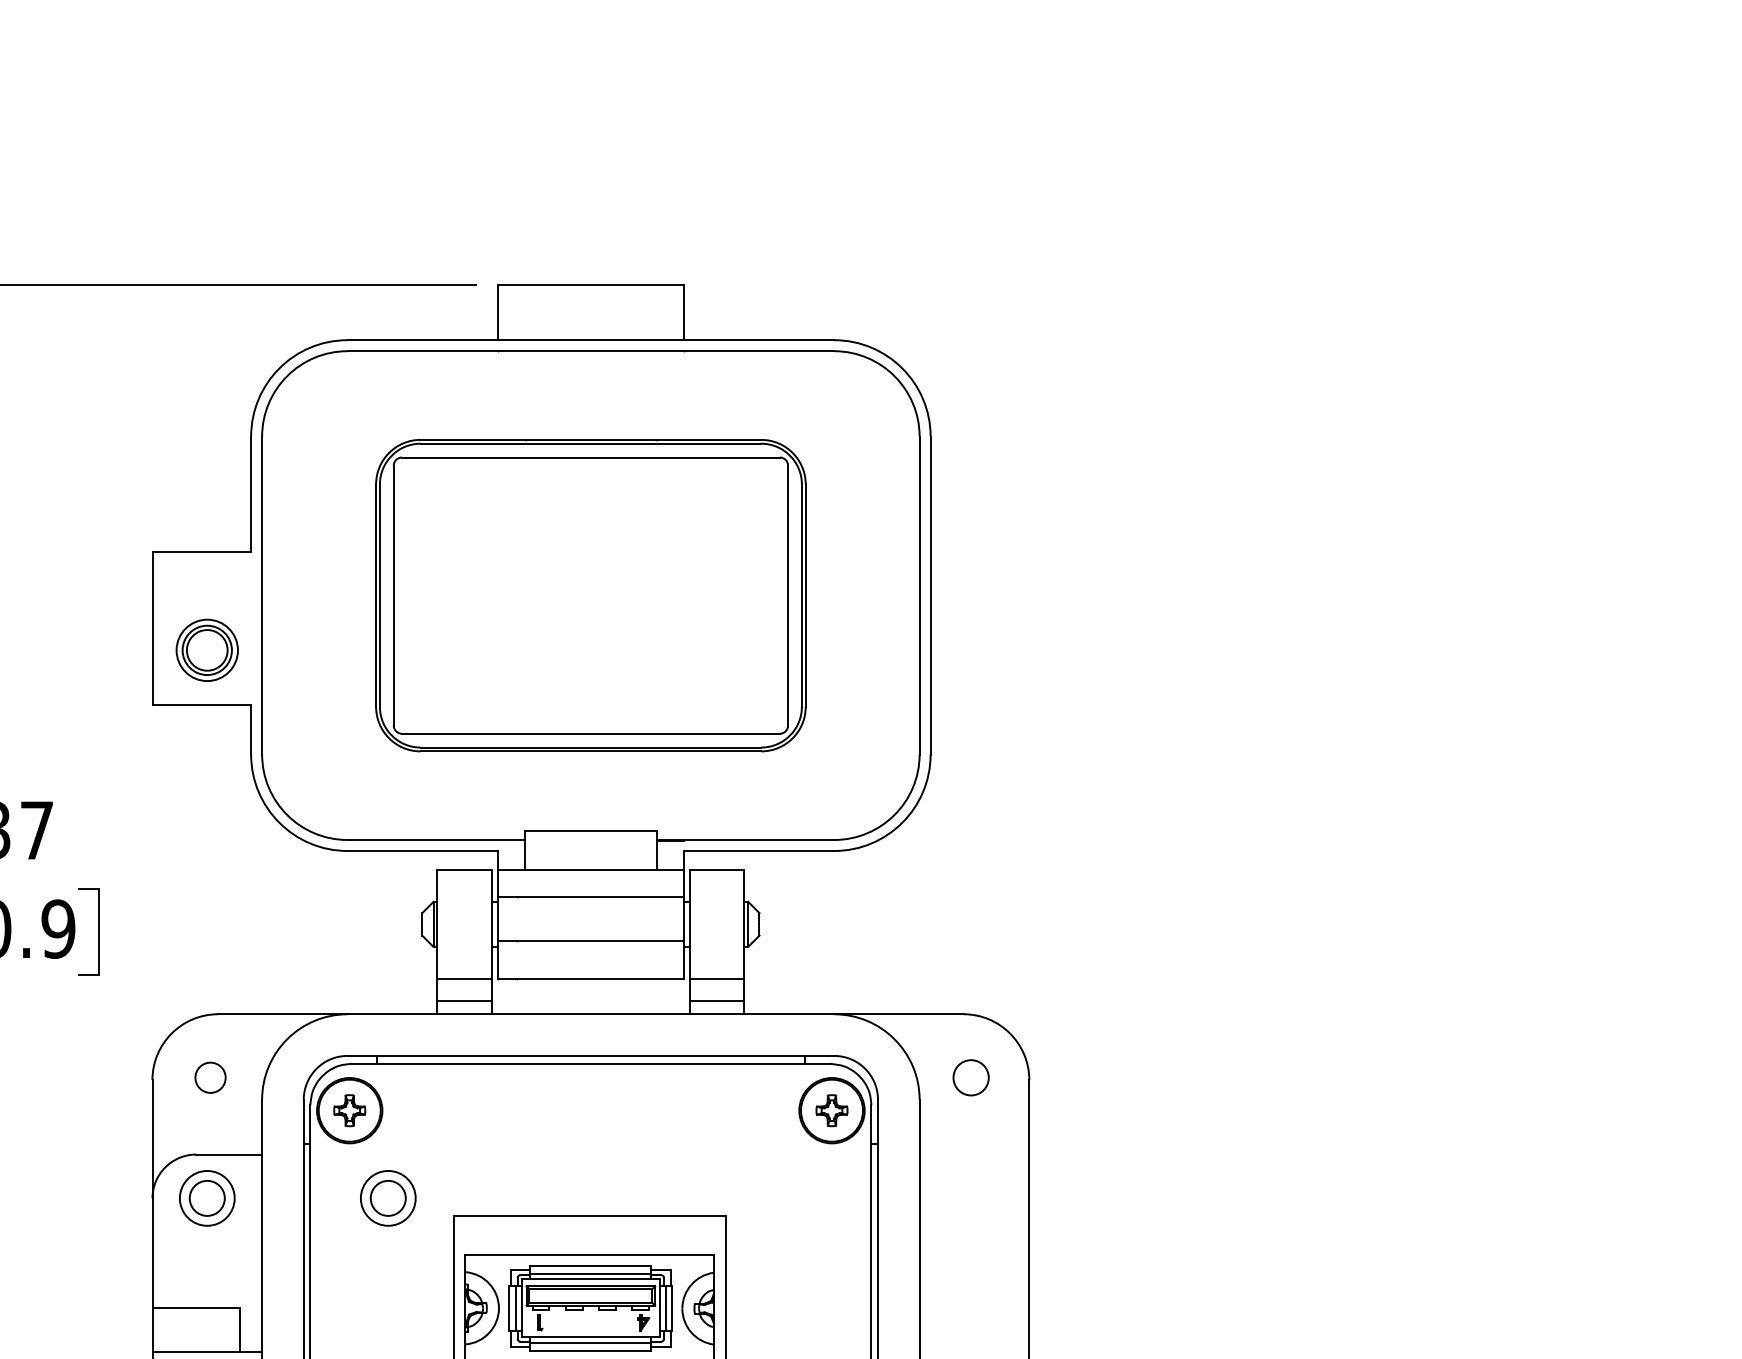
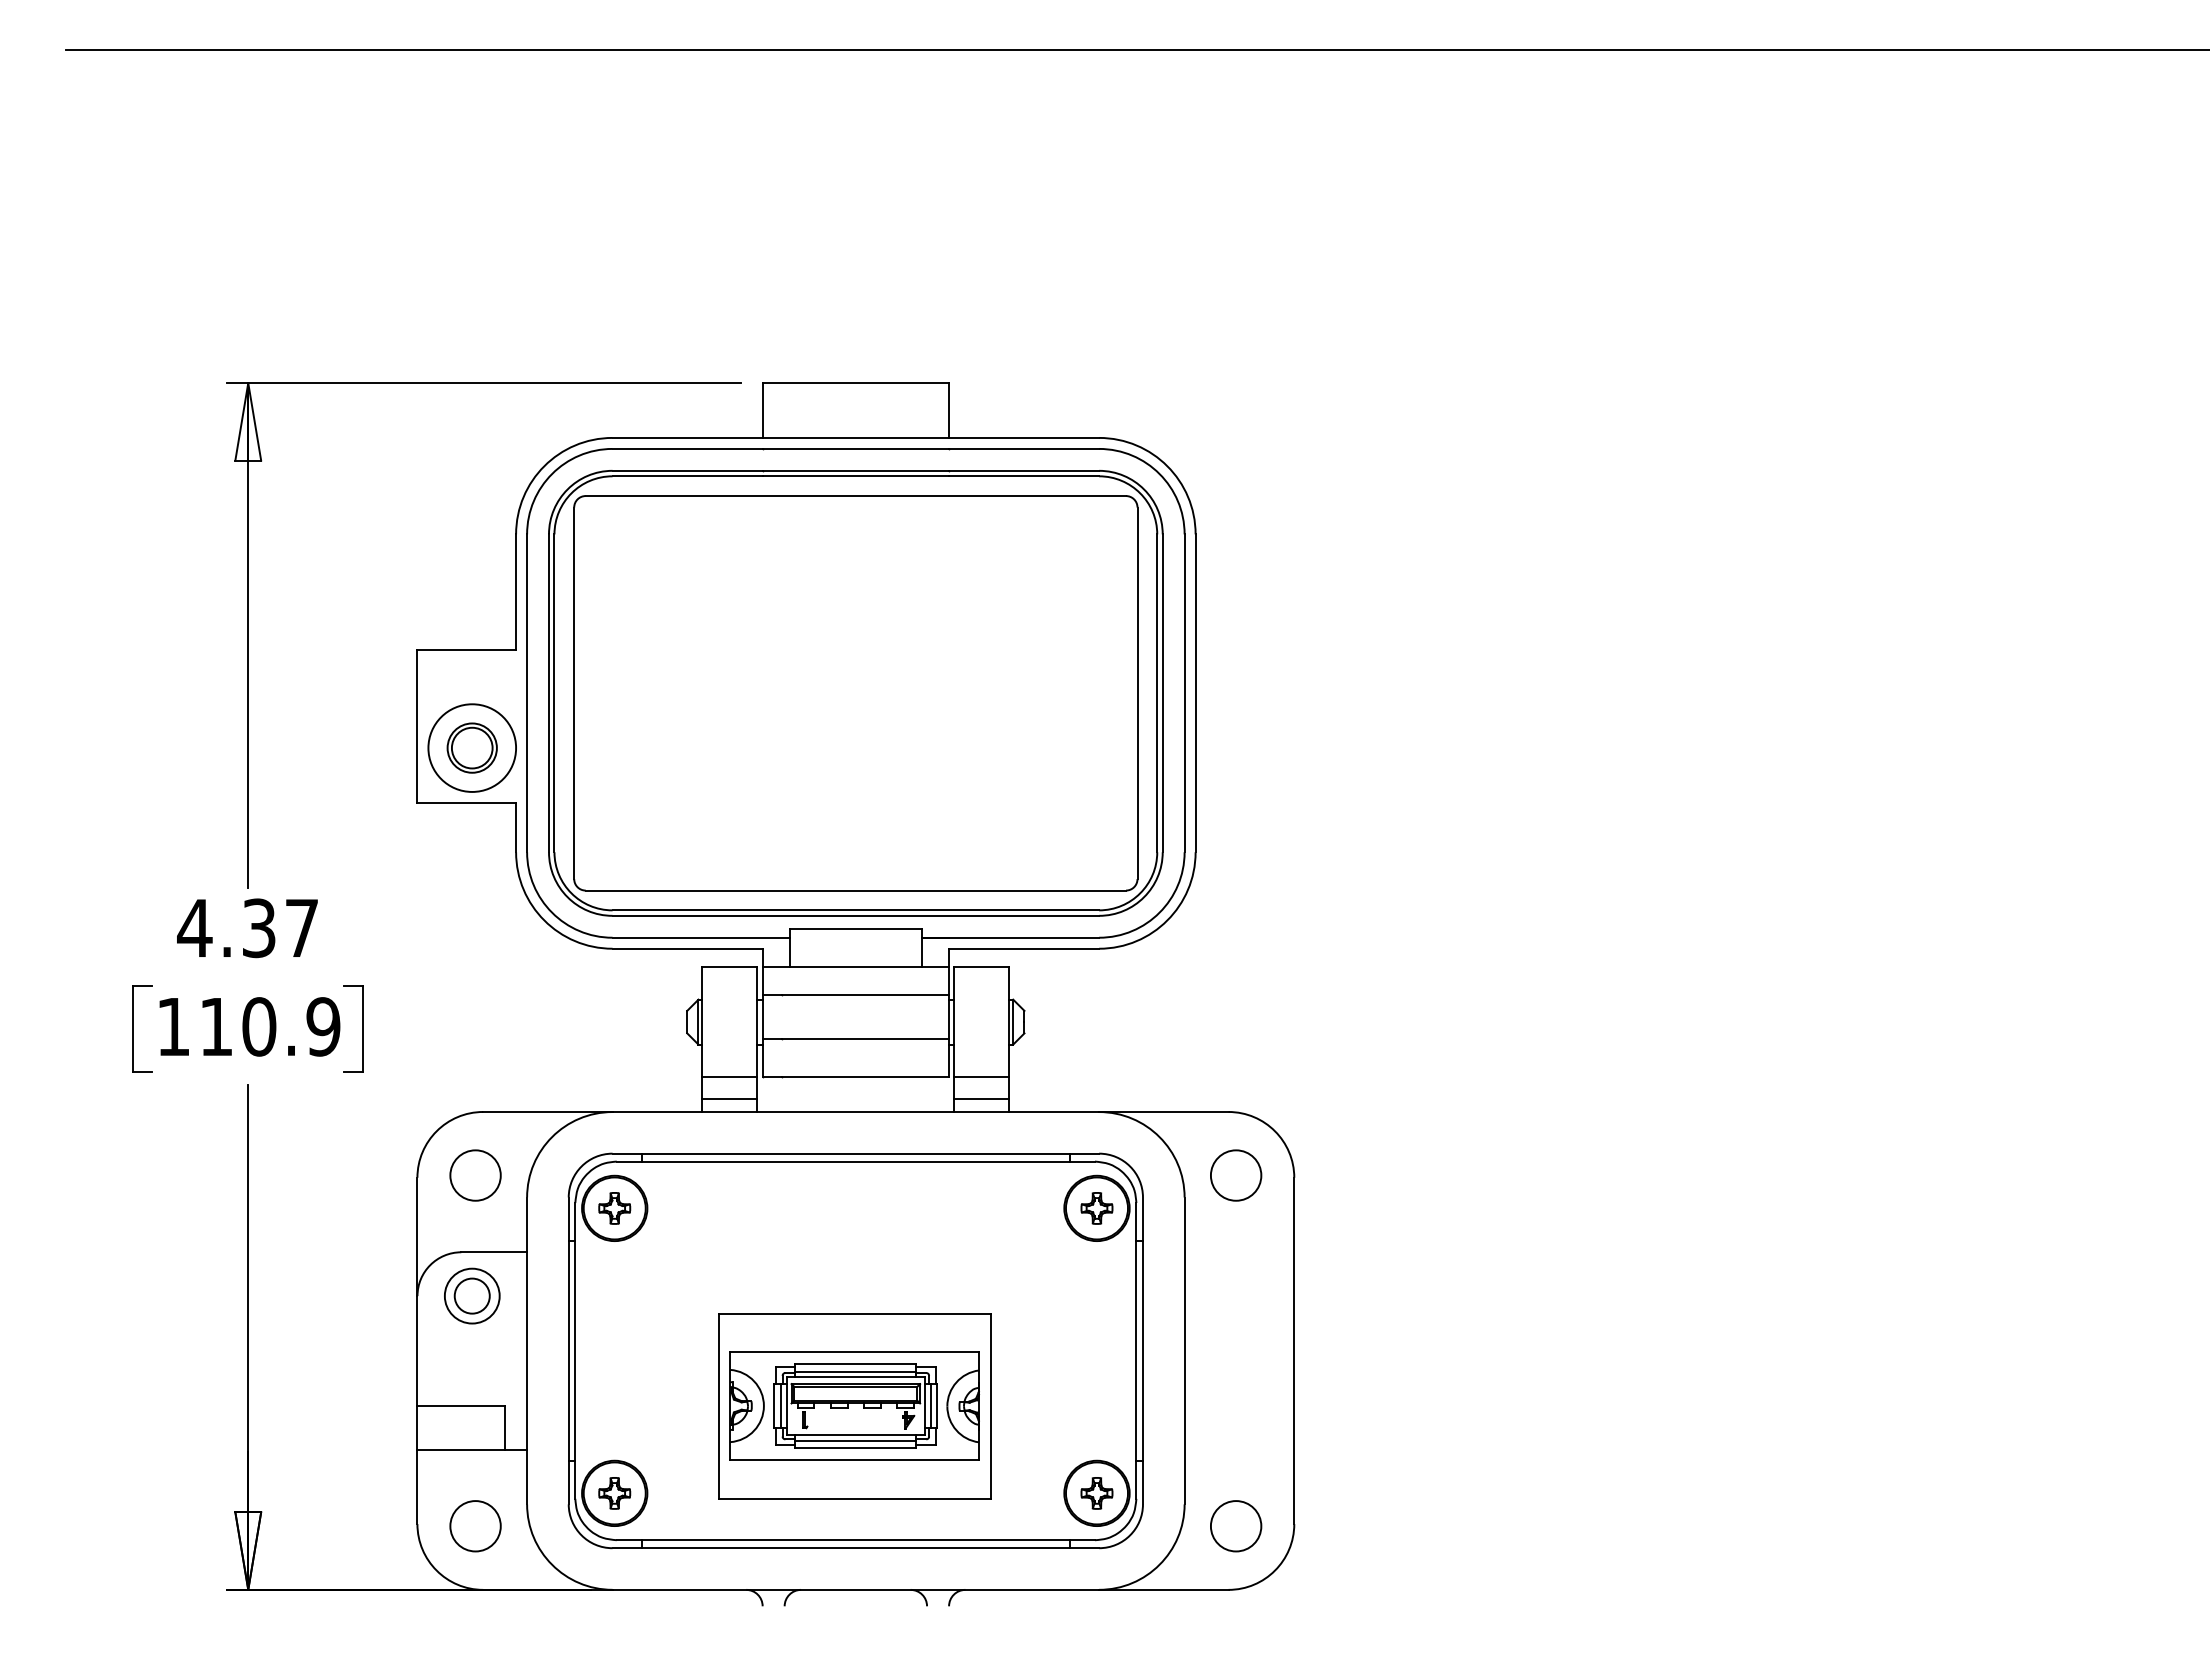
part: (590, 595) -> (855, 693), size x1.43
circle: (207, 649) -> (472, 747), size x1.43
circle: (210, 1077) -> (475, 1175), size x1.67
circle: (970, 1077) -> (1235, 1175), size x1.43
part: (388, 1197) -> (653, 1295), removed

